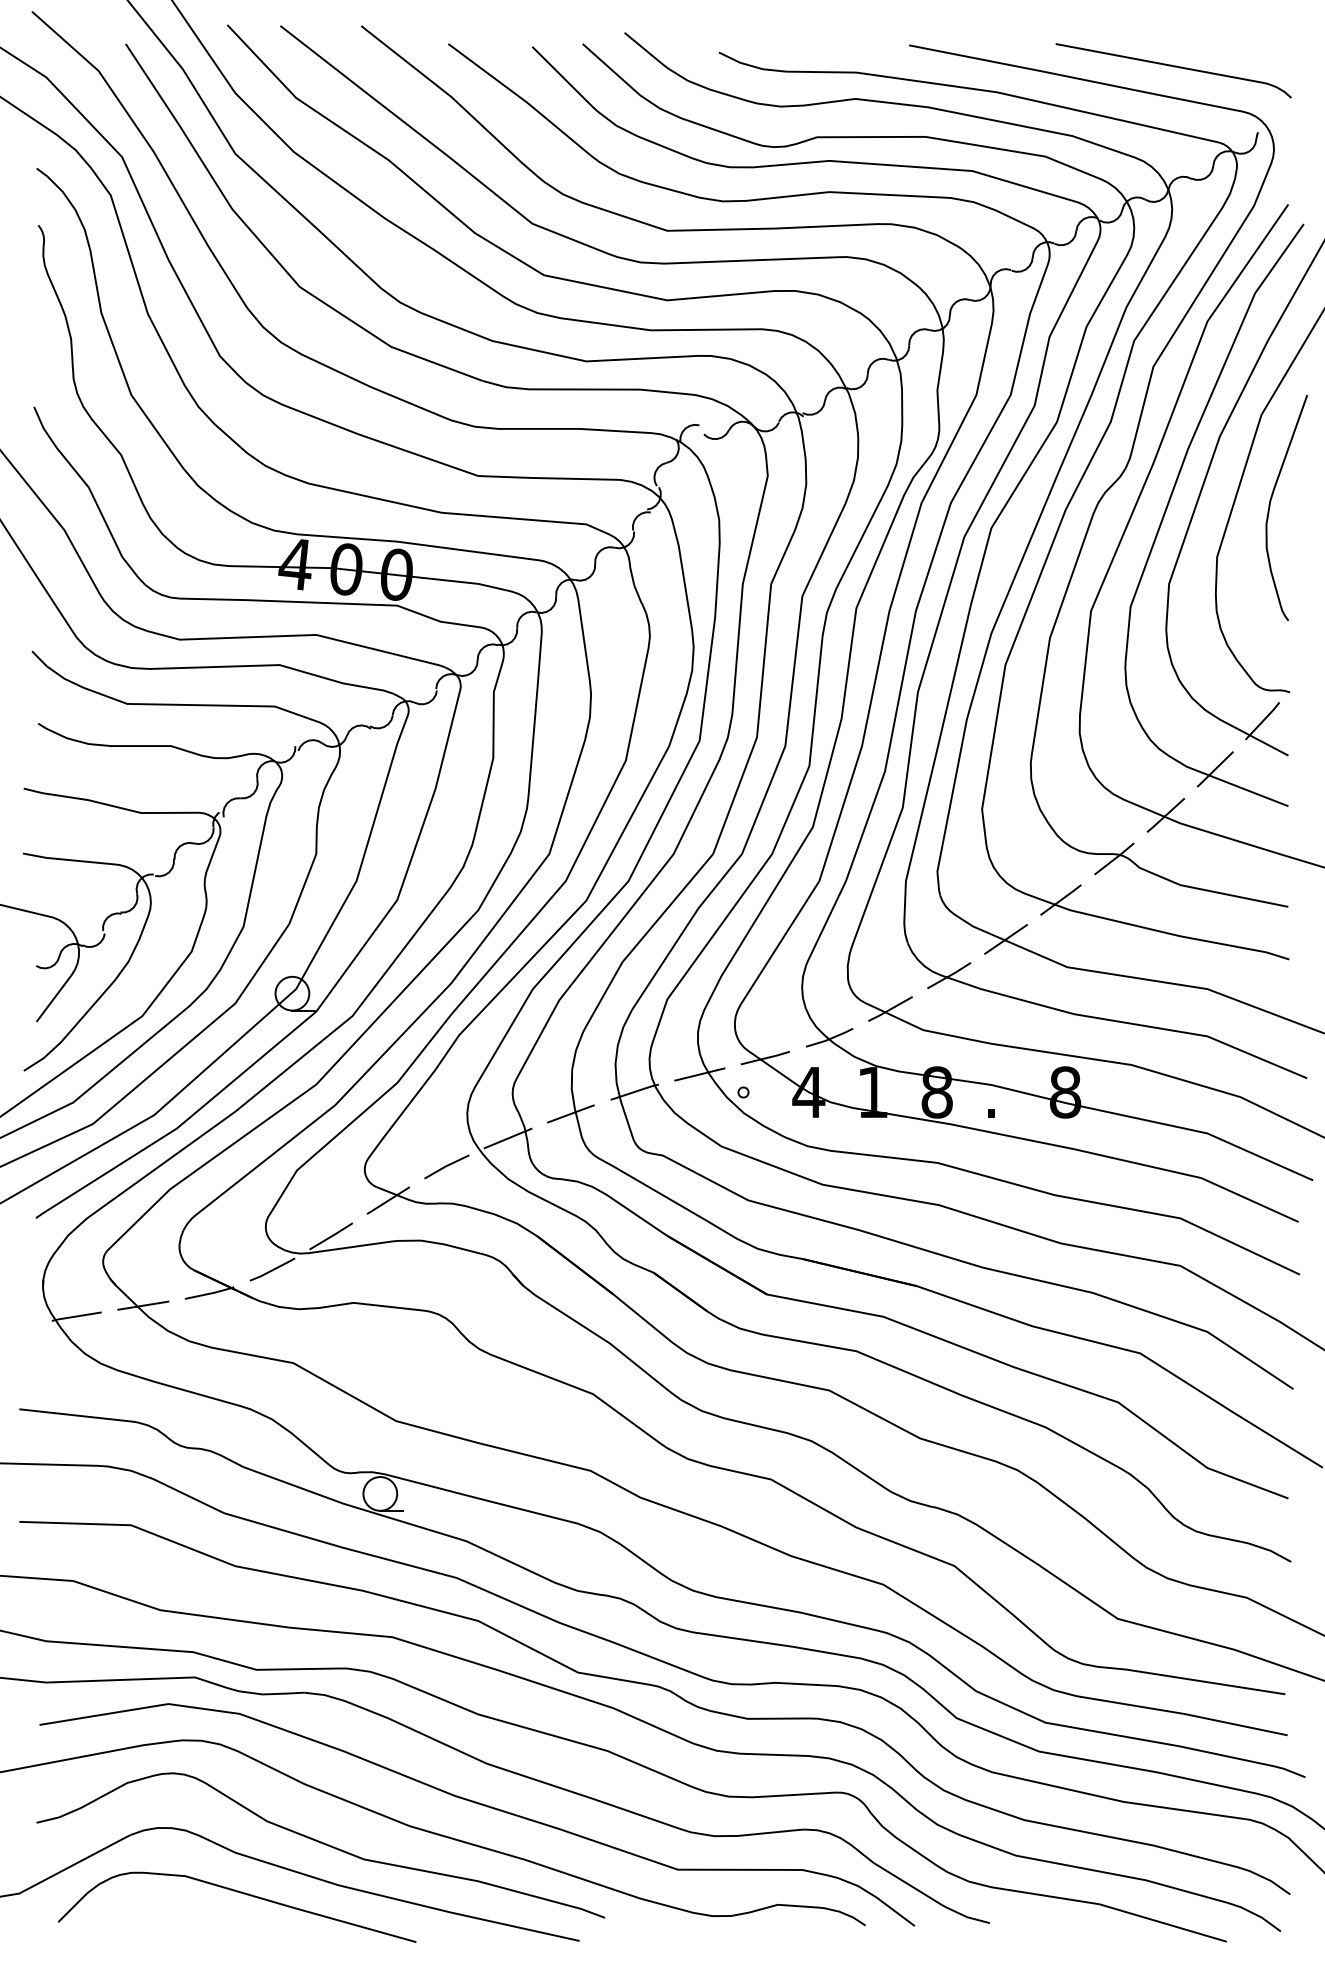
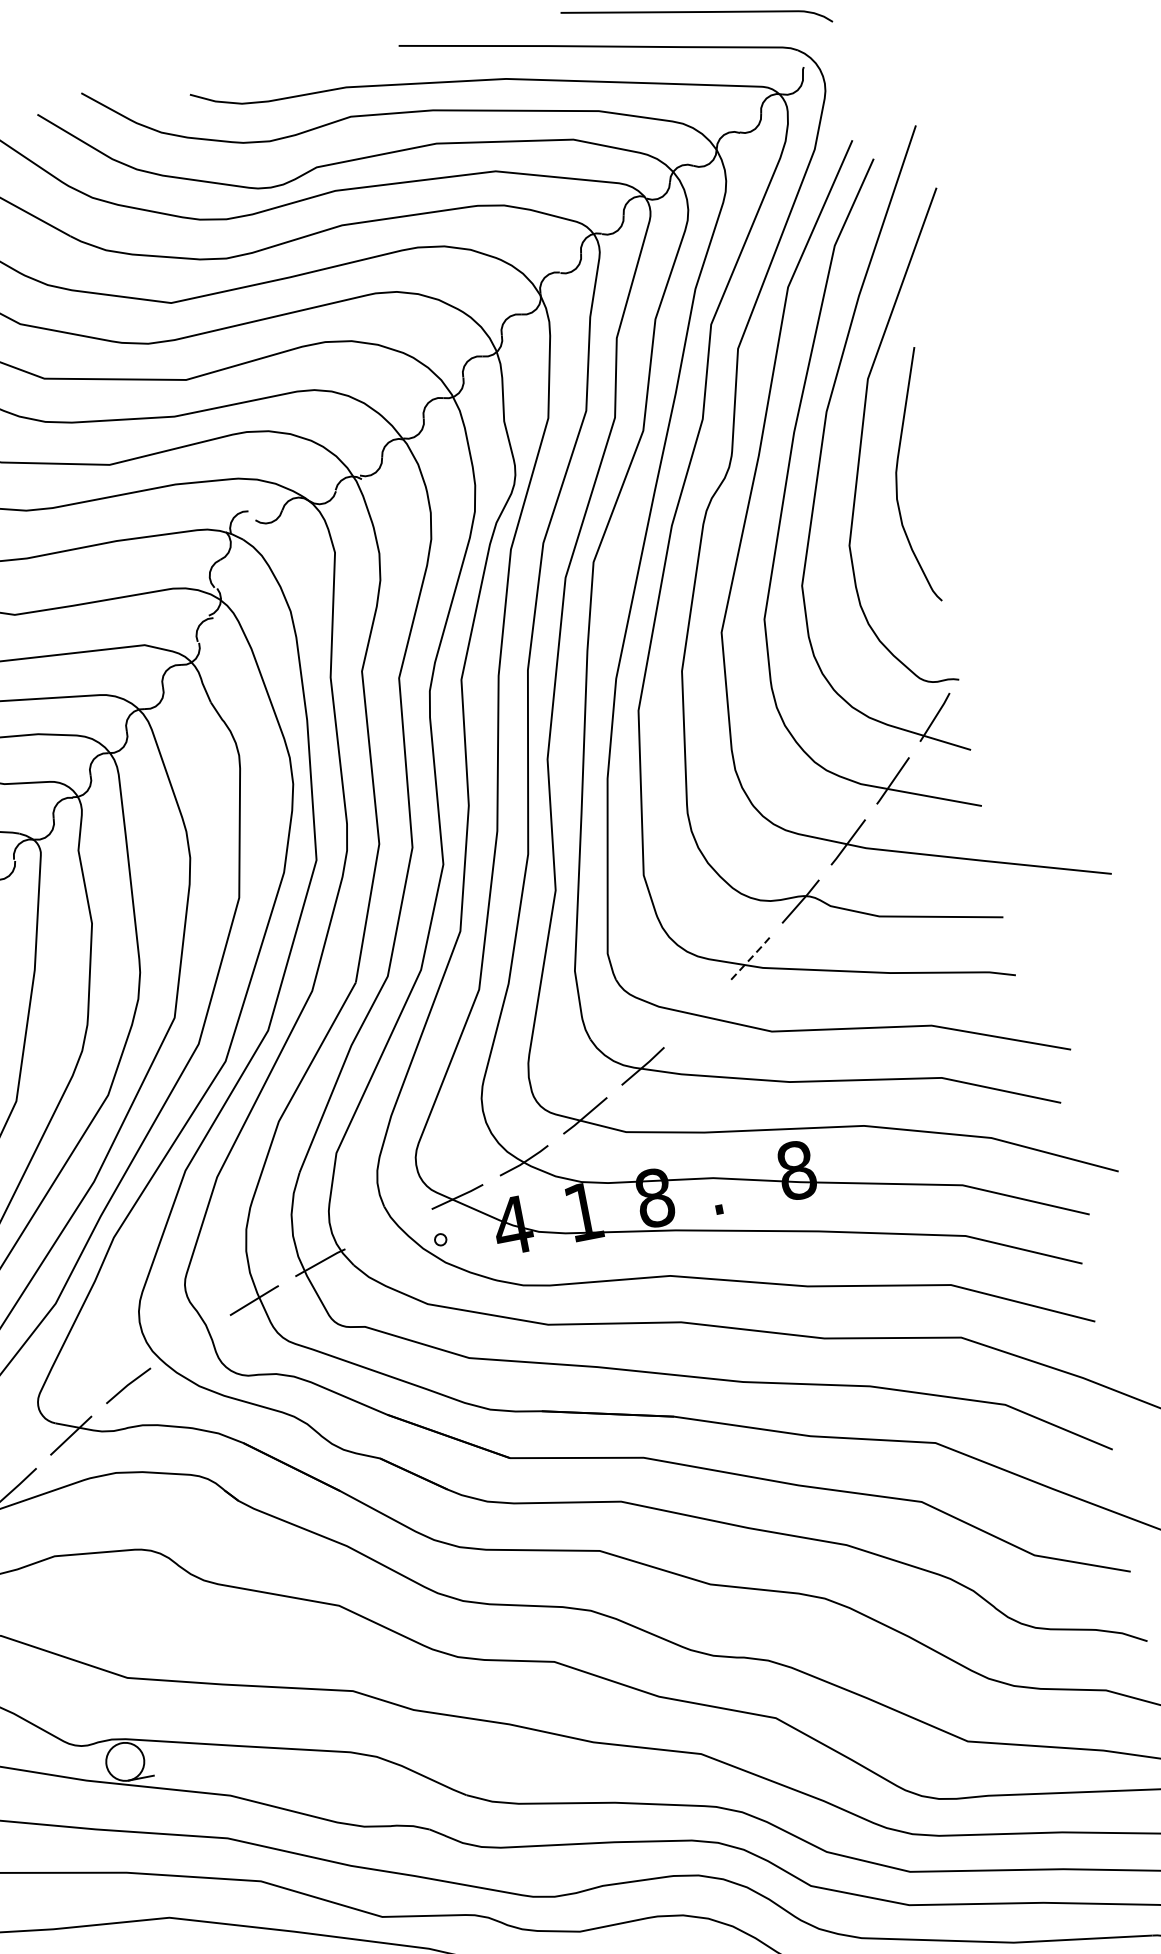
line: (1061, 899) -> (750, 957), solid -> dashed
line: (1005, 939) -> (697, 1014), removed
line: (699, 1074) -> (388, 1229), removed
line: (507, 1138) -> (189, 1341), removed

